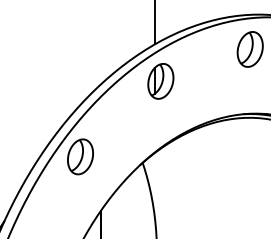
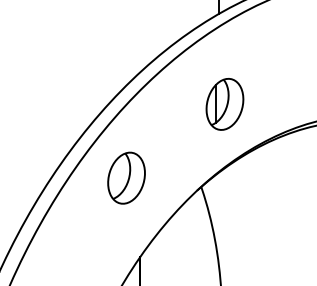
part: (160, 81) -> (224, 104), moved
part: (80, 156) -> (126, 177), moved

